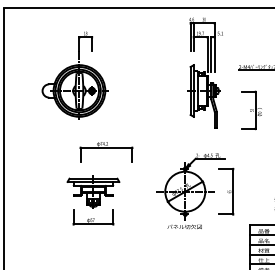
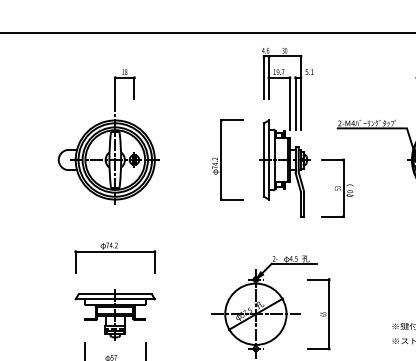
part: (74, 75) -> (107, 136), moved
part: (166, 90) -> (227, 159), added
part: (251, 110) -> (337, 188), moved
part: (106, 152) -> (115, 258), moved

